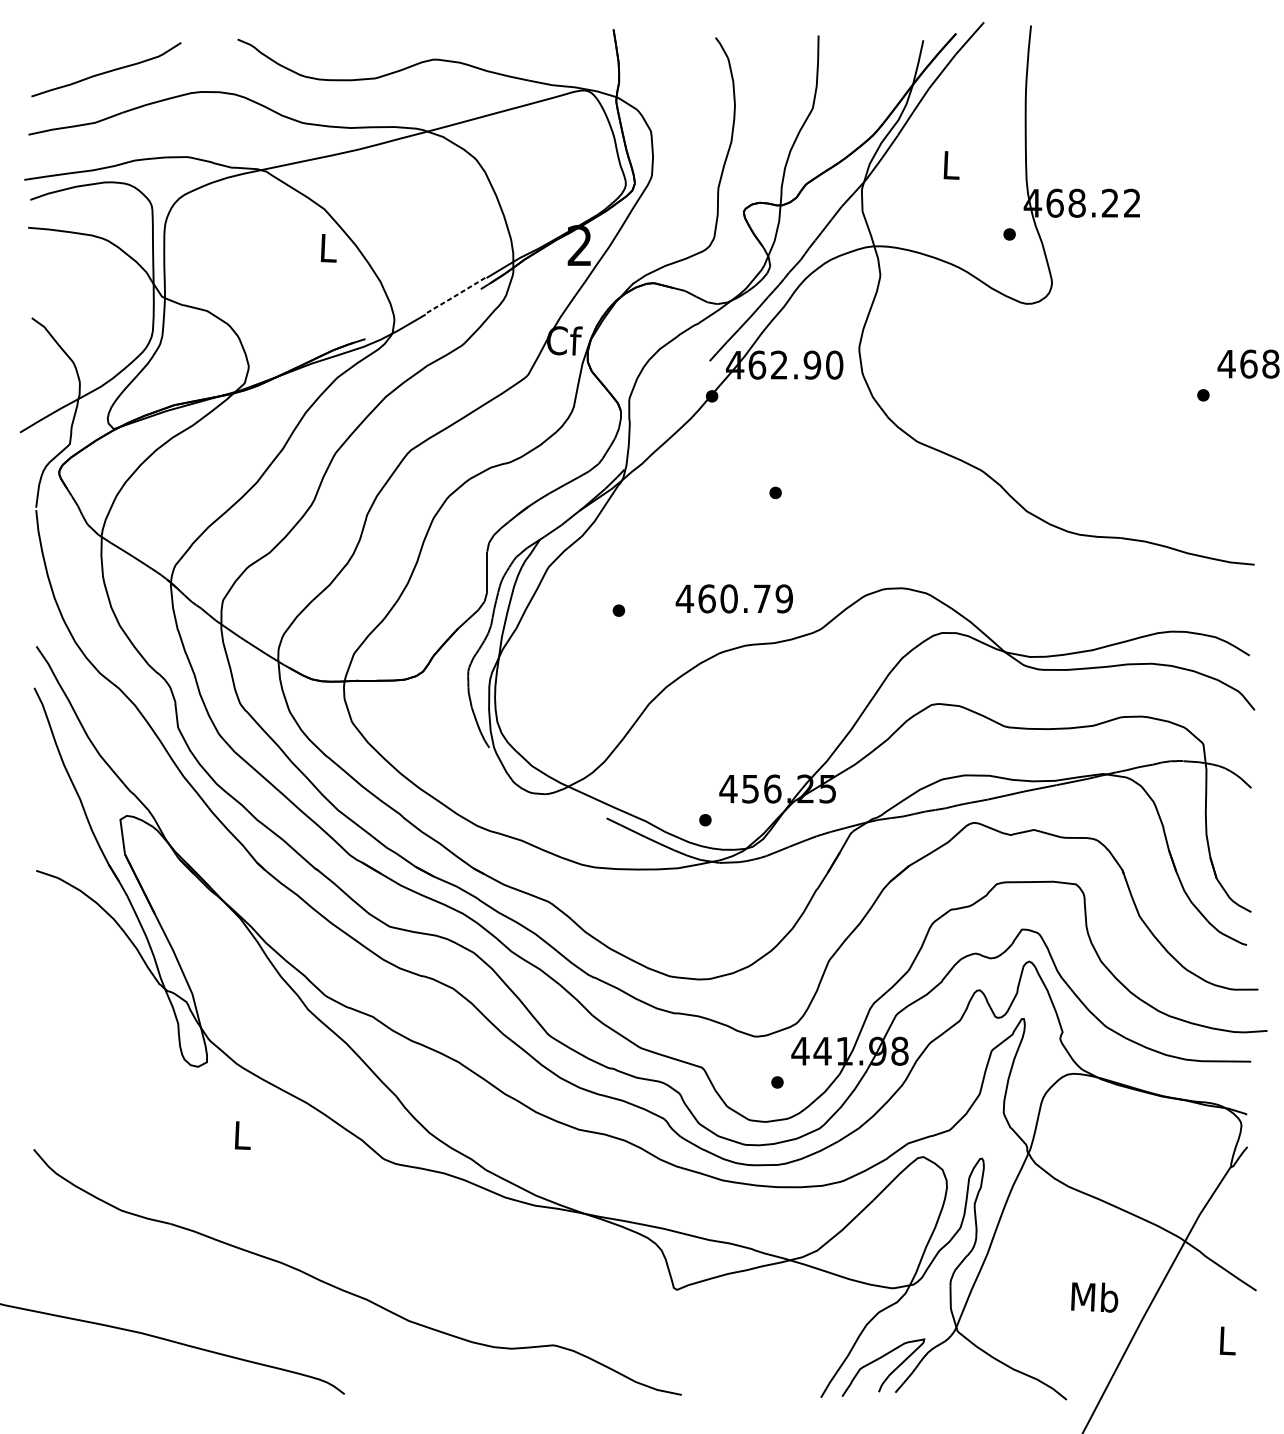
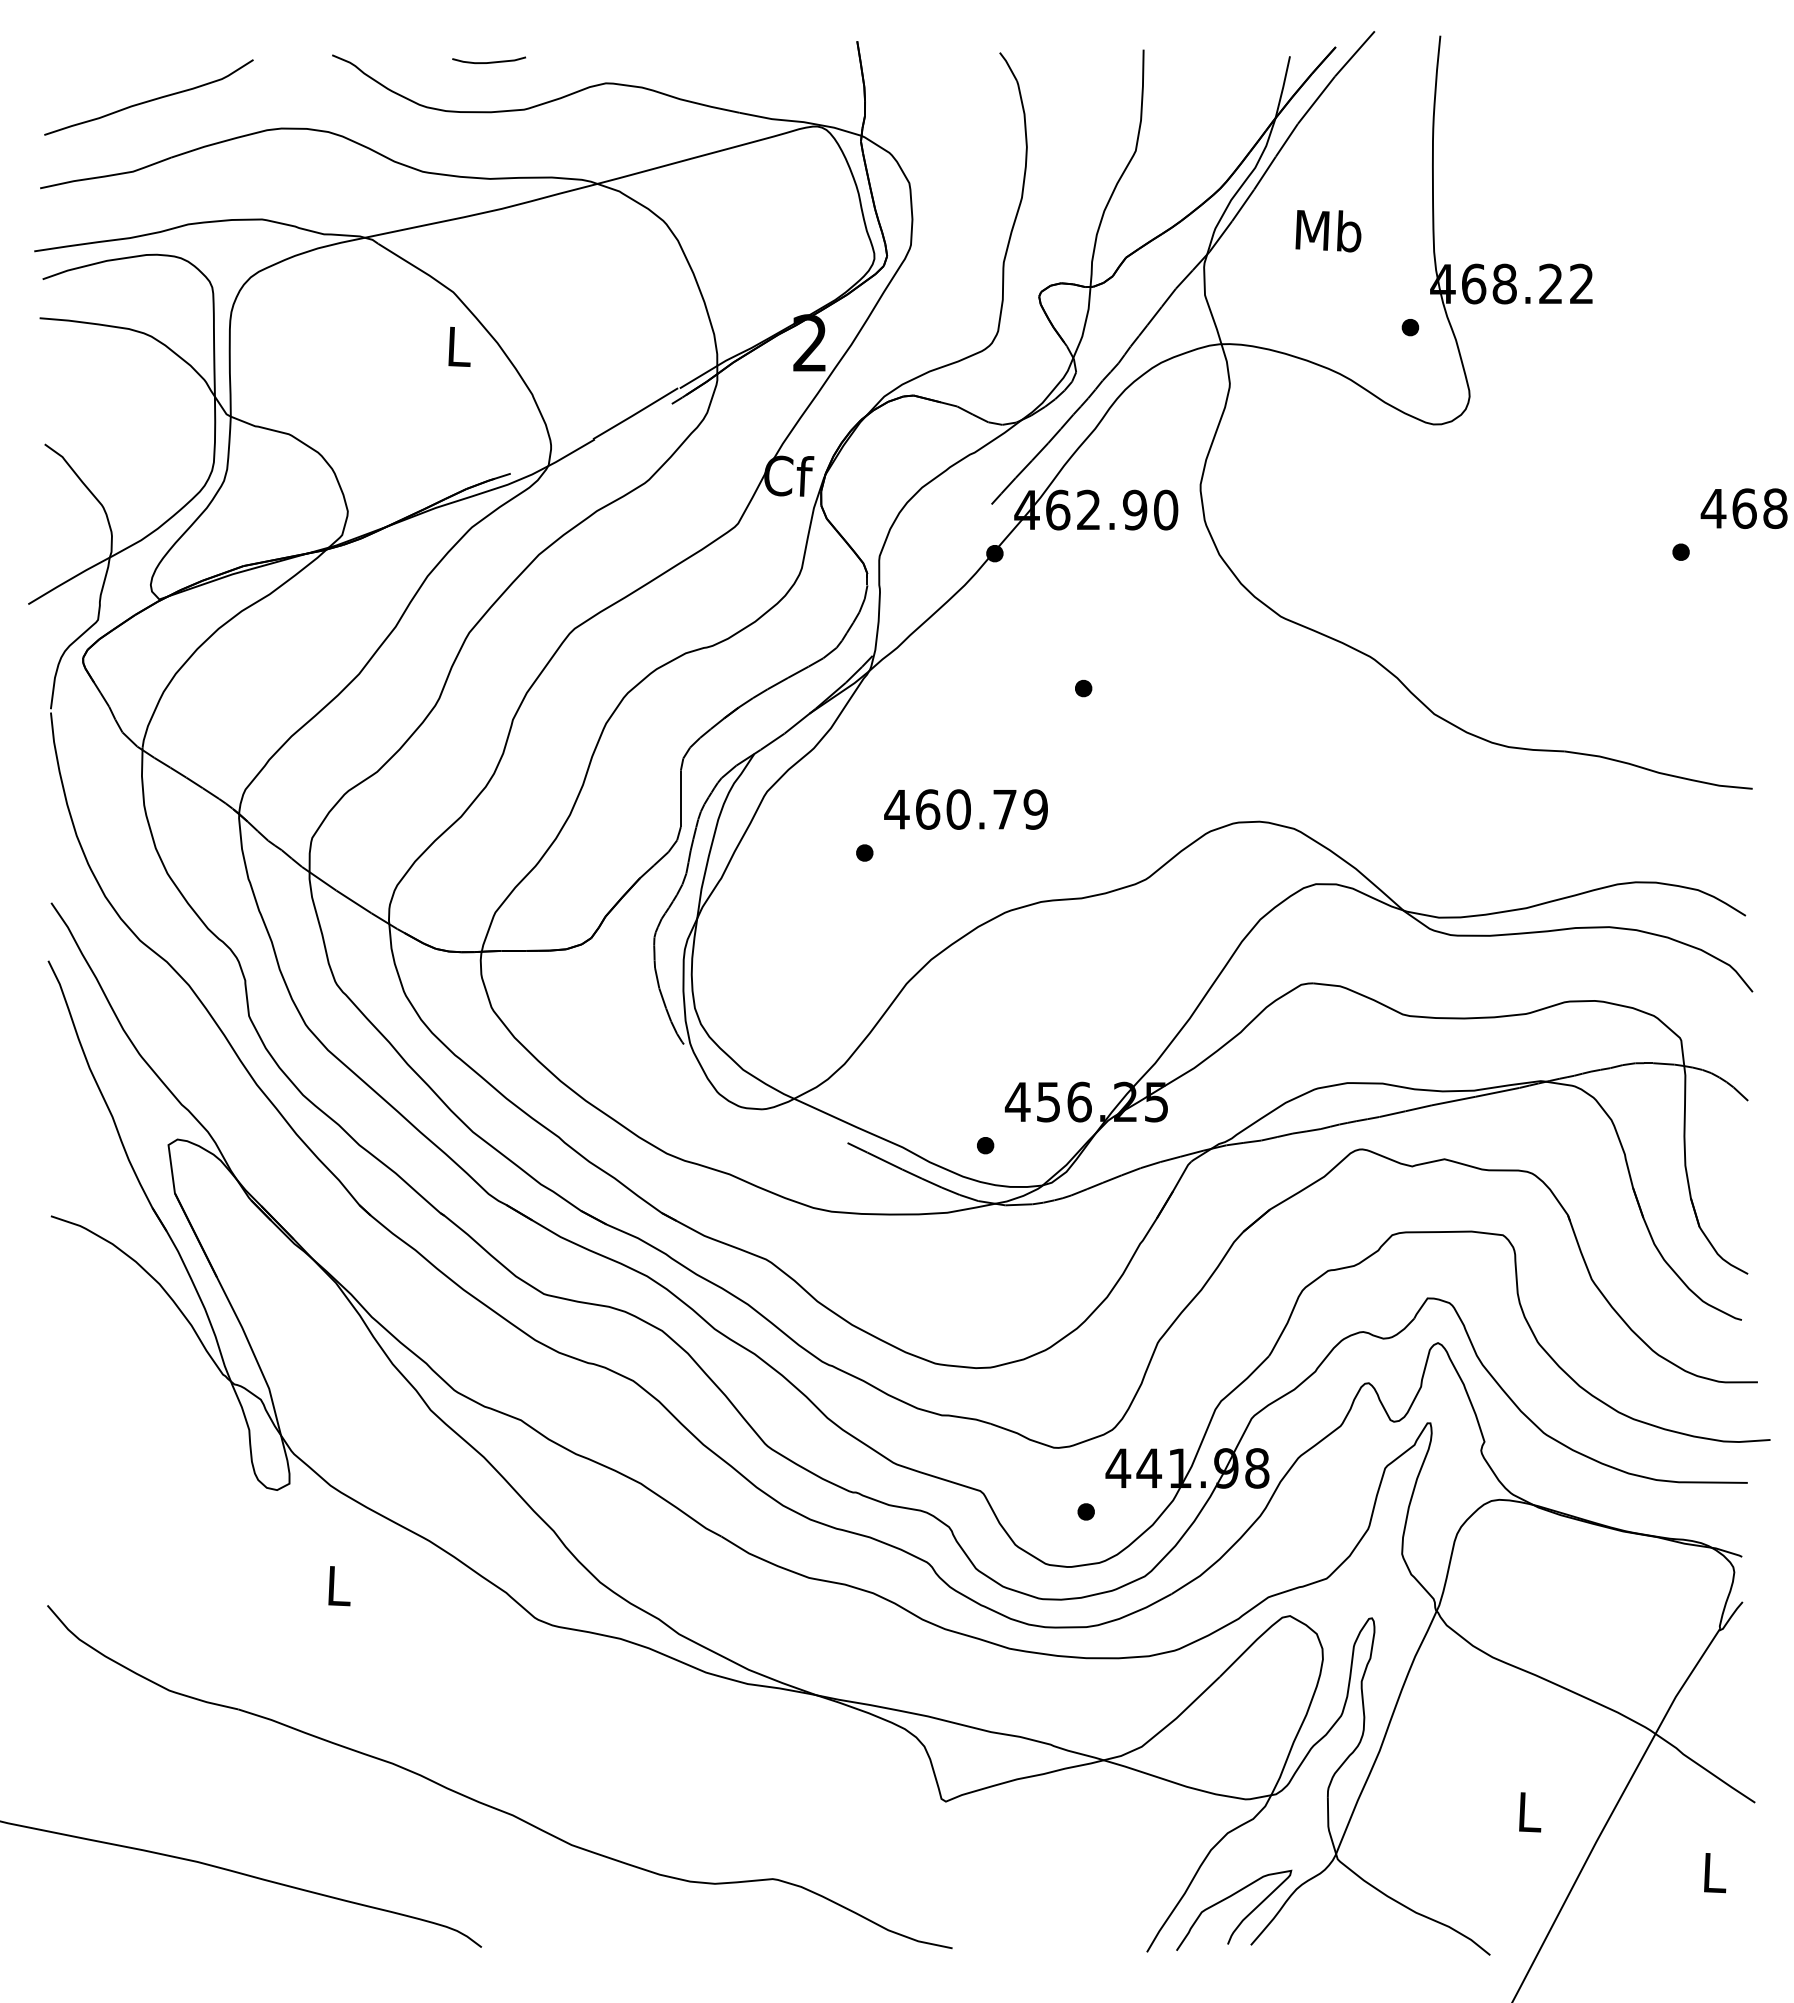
curve: (350, 43) -> (489, 61), added
text: (950, 165) -> (1328, 231), L -> Mb
line: (454, 296) -> (634, 414), dashed -> solid
text: (734, 598) -> (965, 809), moved
text: (1094, 1297) -> (1529, 1812), Mb -> L

